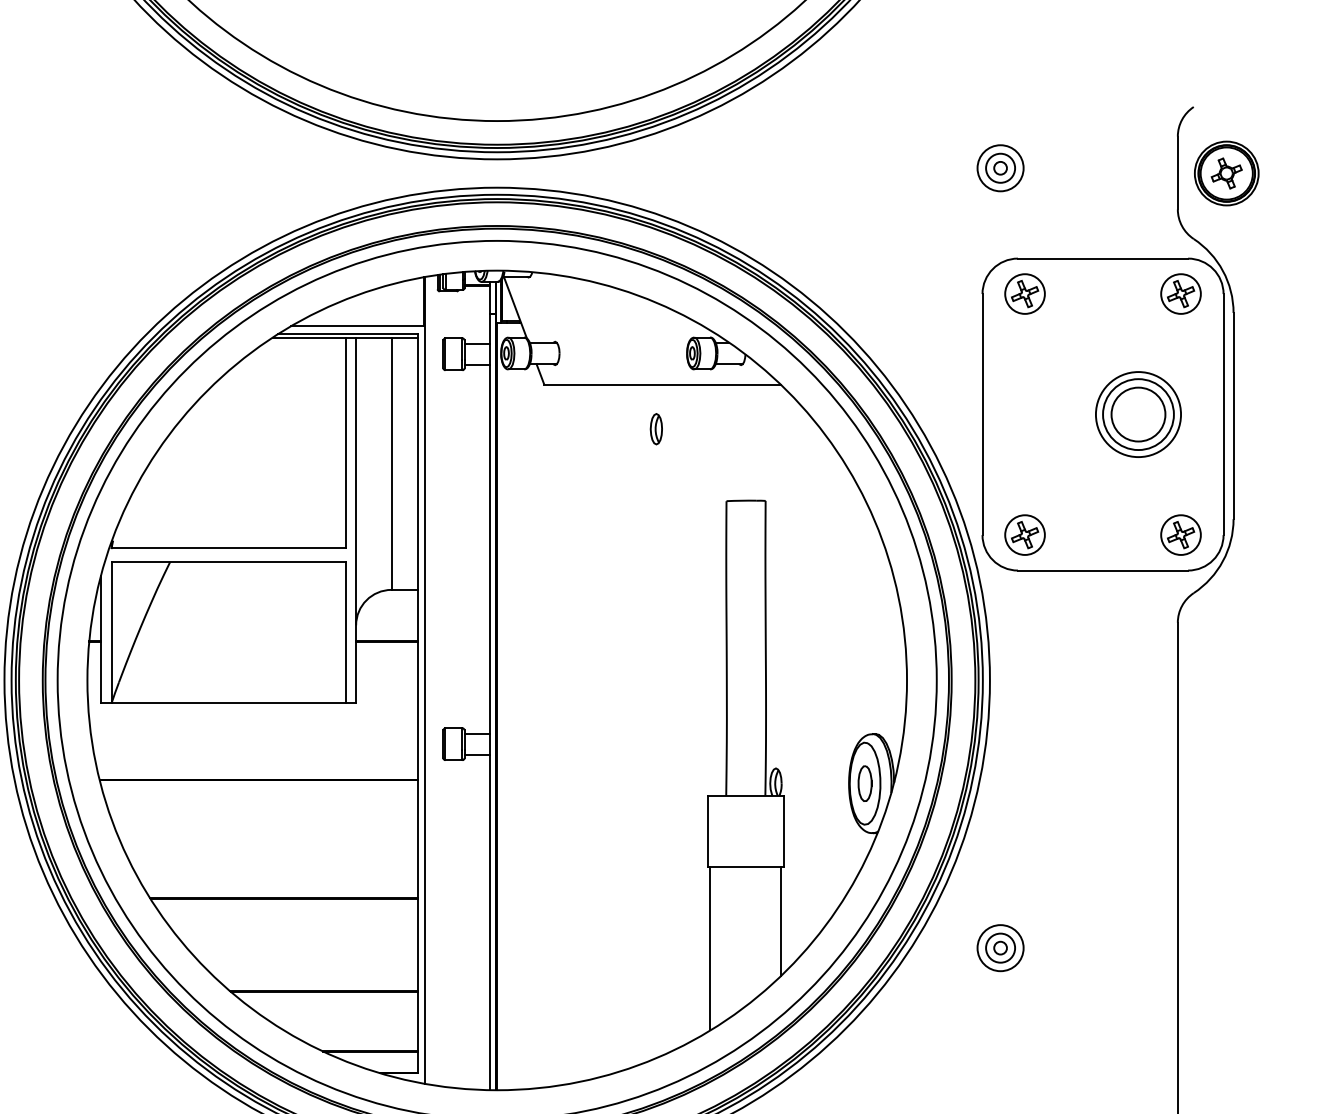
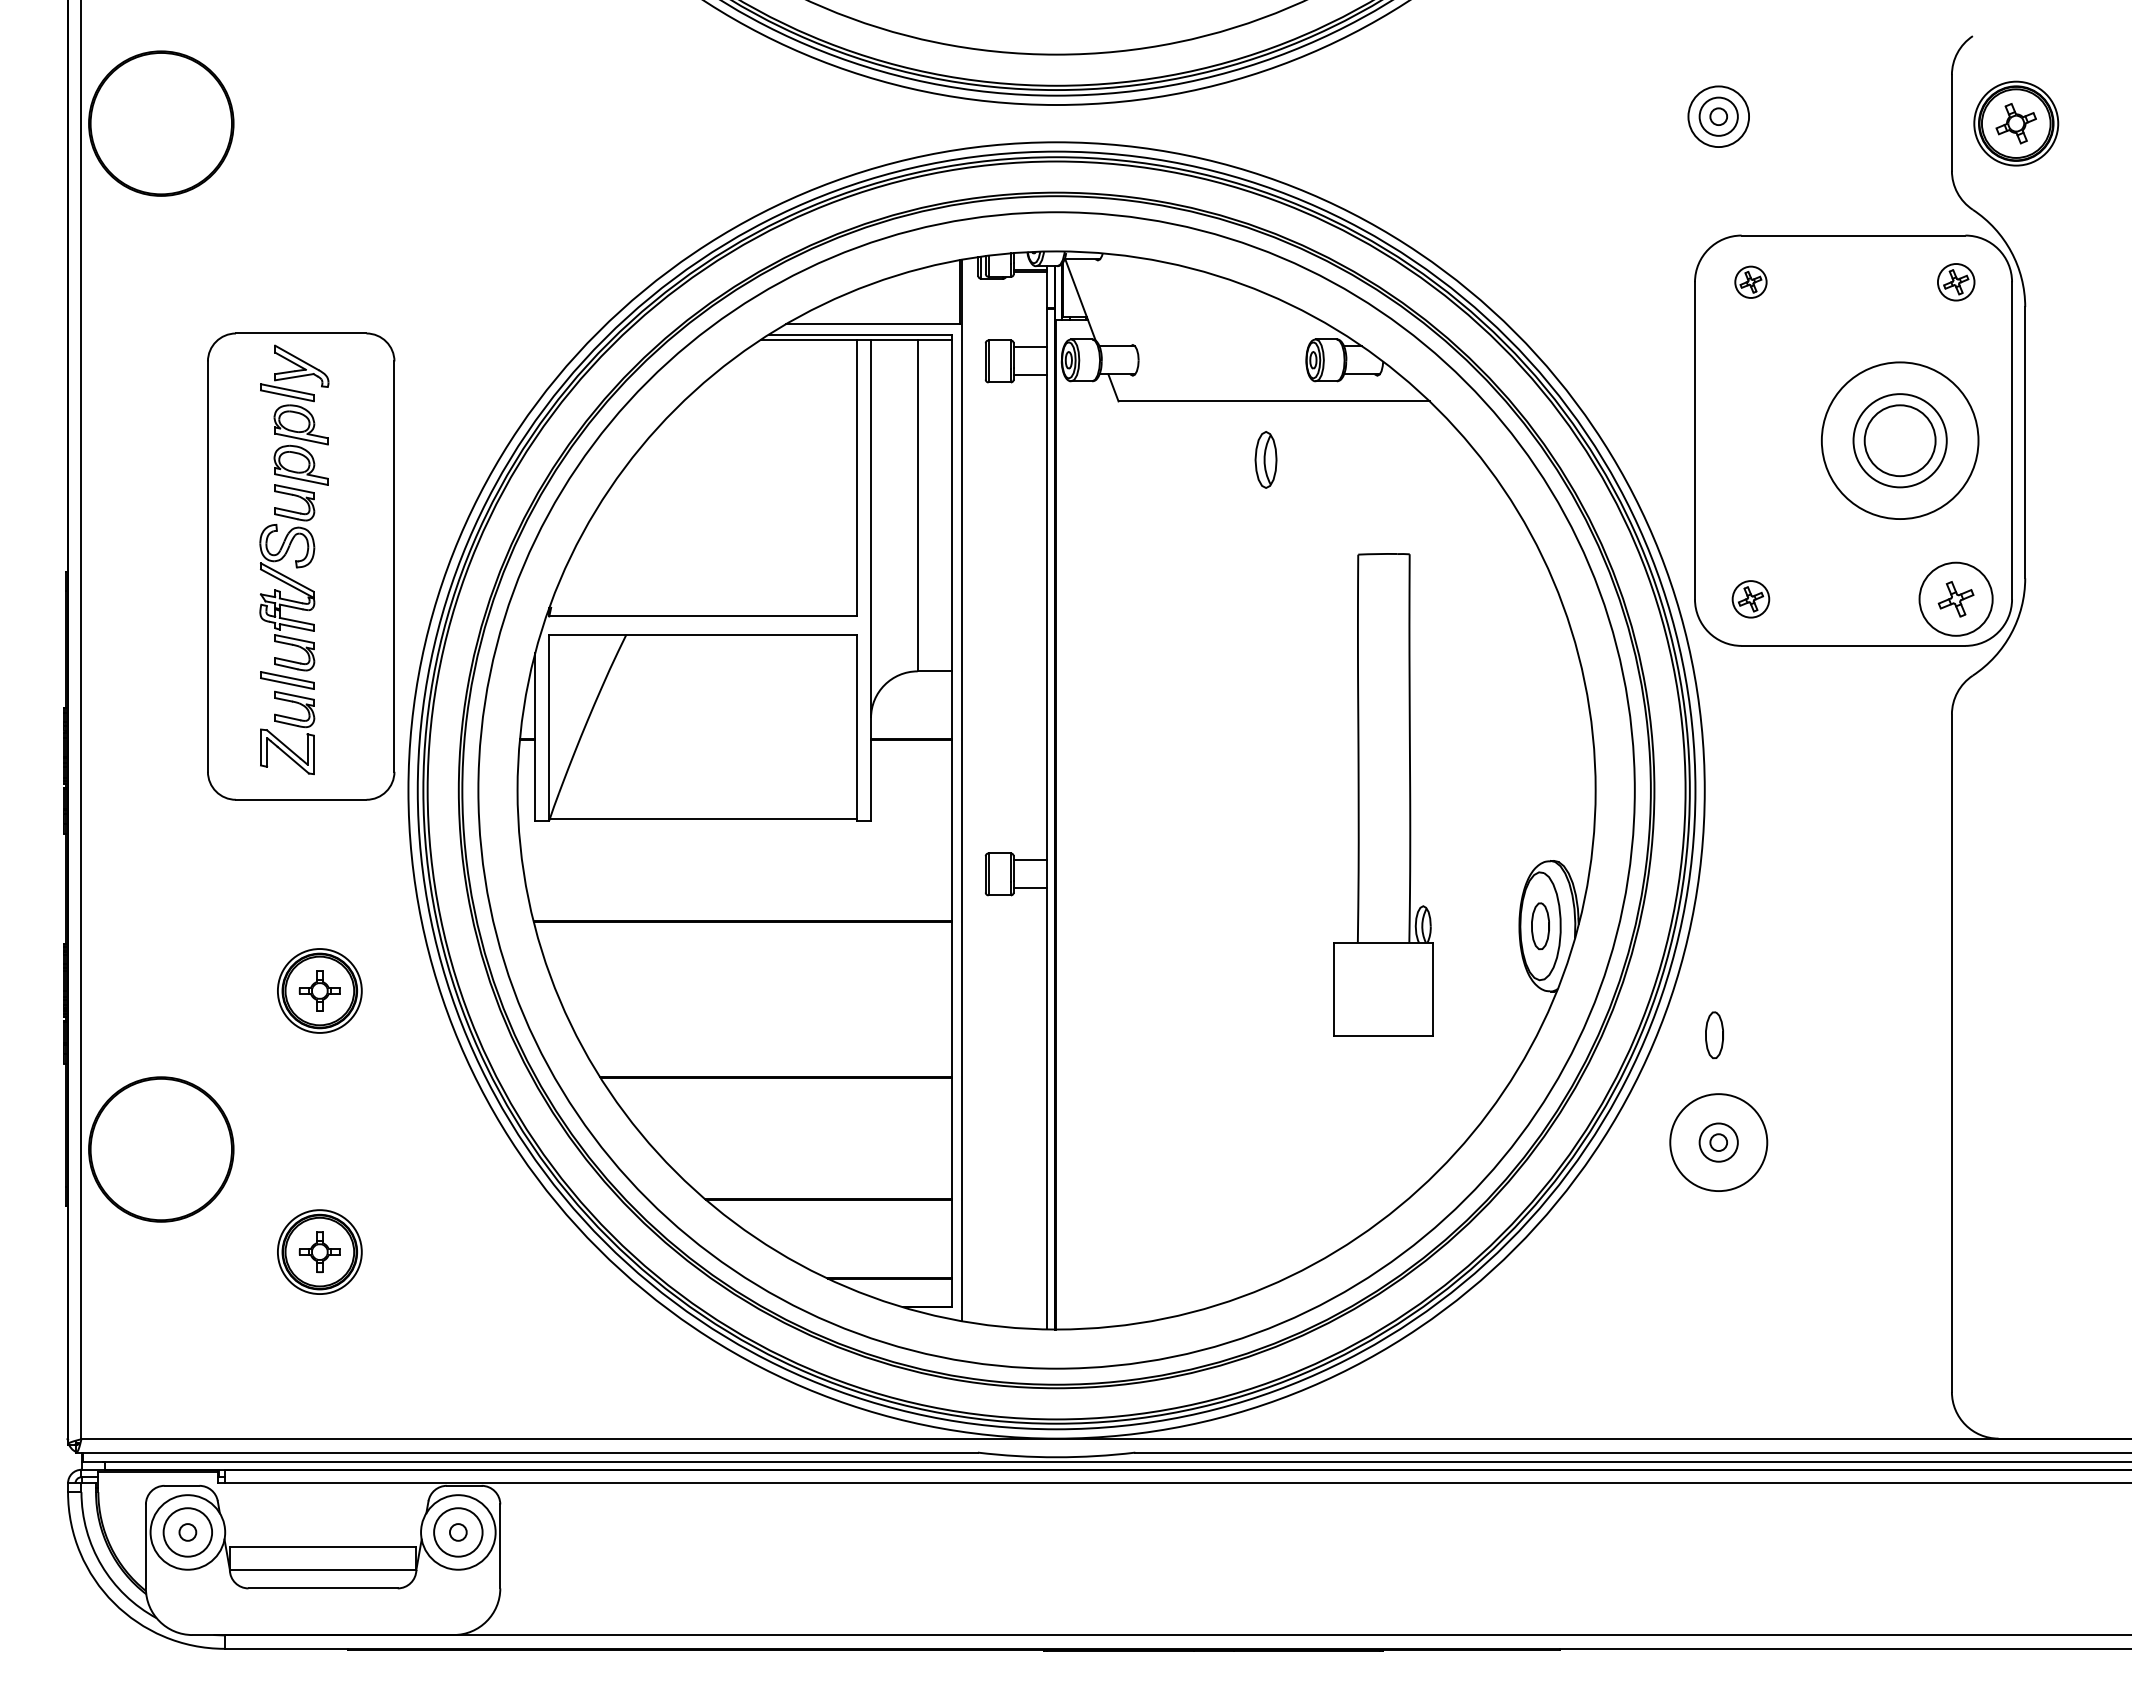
part: (1024, 294) -> (1750, 282), size x0.6
part: (1181, 294) -> (1956, 282), size x0.7
circle: (1138, 414) -> (1900, 440), size x1.4
part: (656, 428) -> (1265, 459), size x1.4
part: (1024, 535) -> (1750, 599), size x0.7
circle: (1181, 535) -> (1956, 599), size x1.4
part: (997, 866) -> (1714, 1035), added
line: (781, 921) -> (1430, 1107), removed
line: (709, 948) -> (1336, 1142), removed
circle: (1000, 948) -> (1718, 1142), size x1.6

